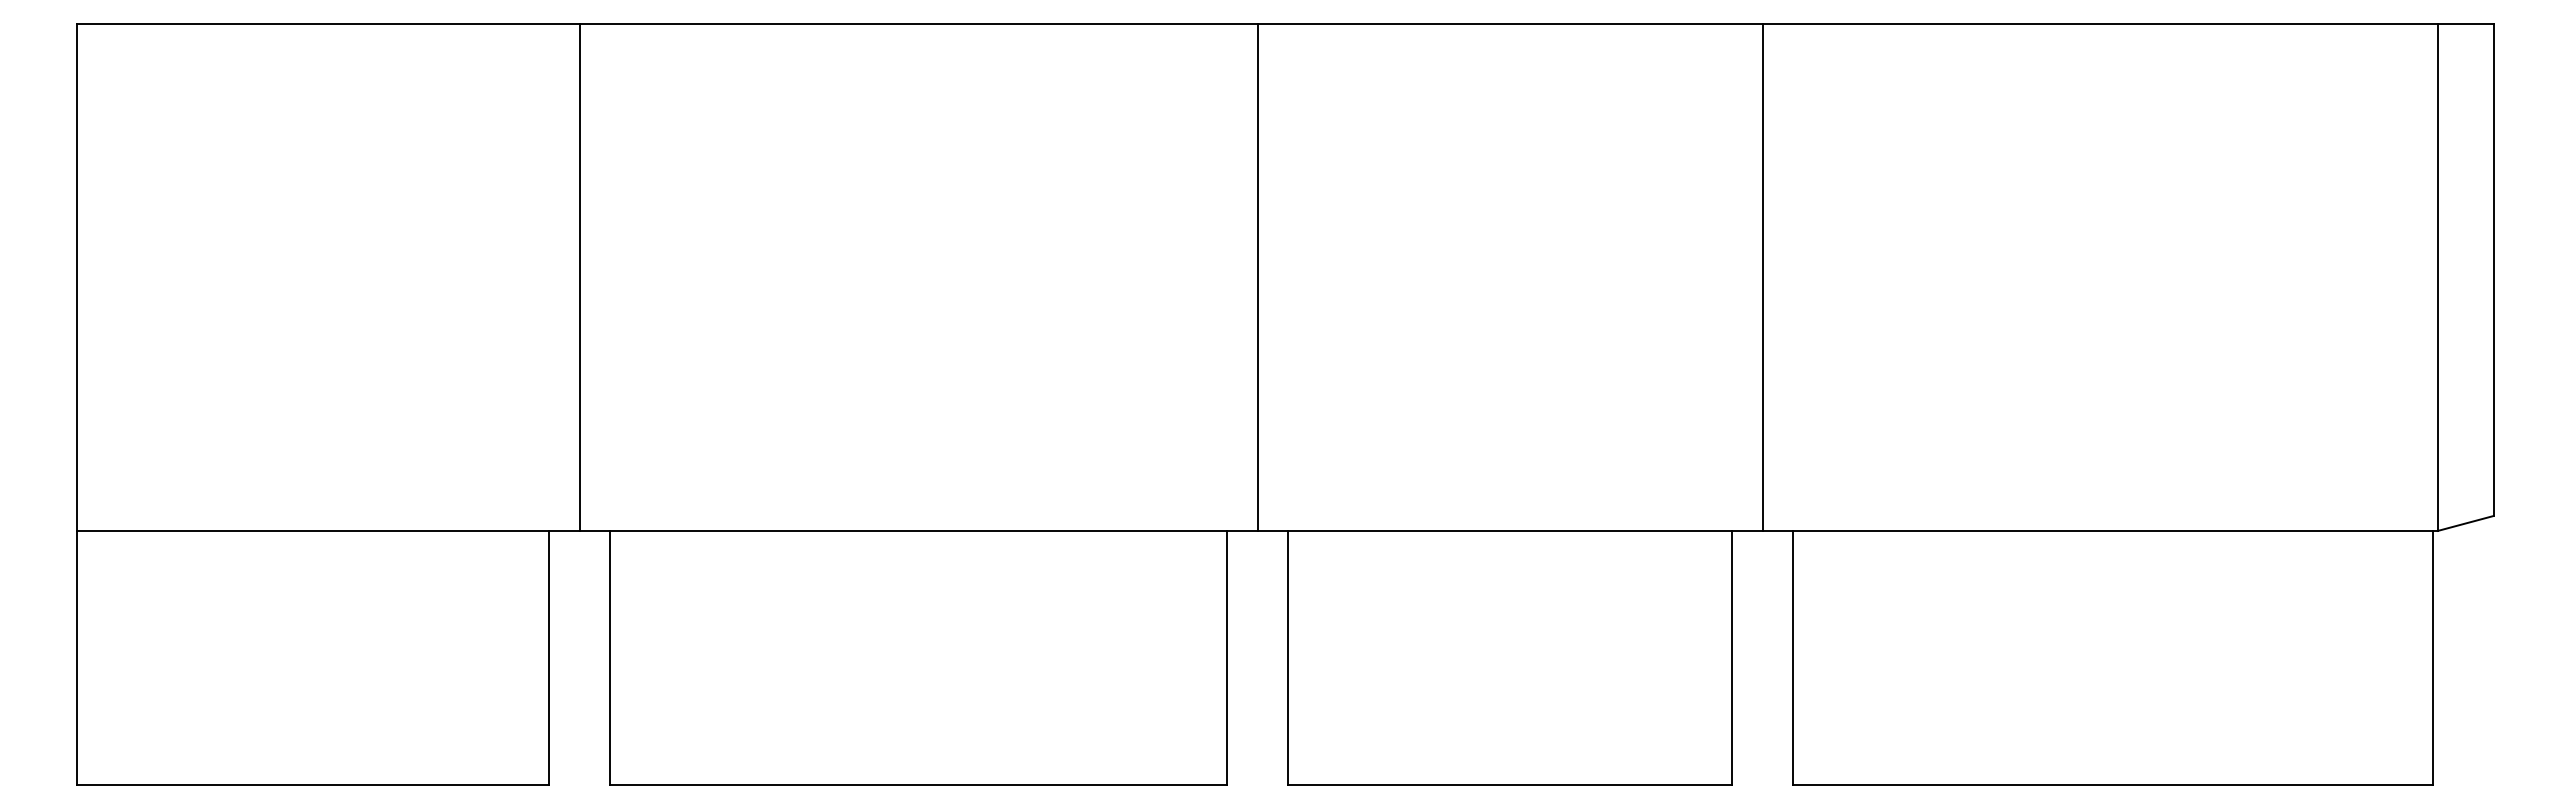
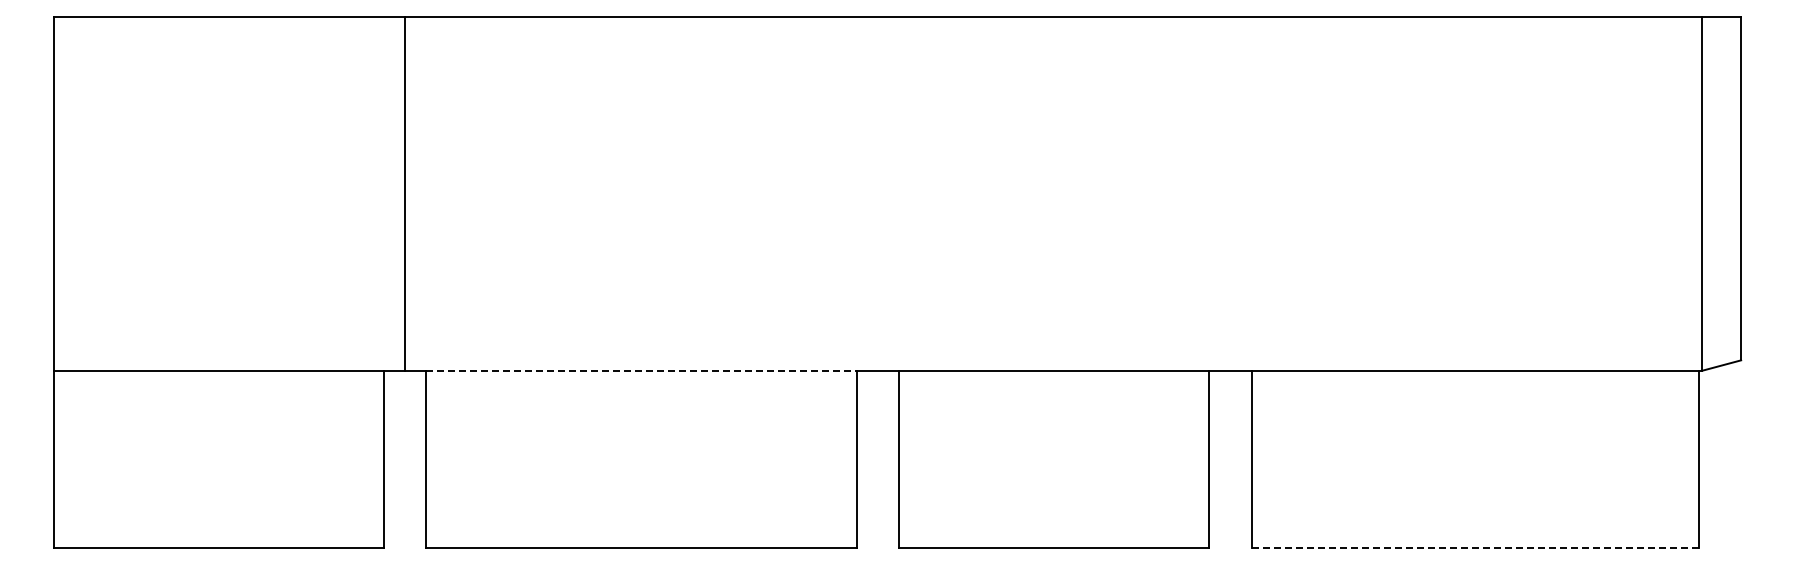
line: (1258, 277) -> (878, 193), removed
line: (1762, 277) -> (1230, 193), removed
line: (918, 530) -> (641, 370), solid -> dashed
line: (2113, 785) -> (1475, 548), solid -> dashed

